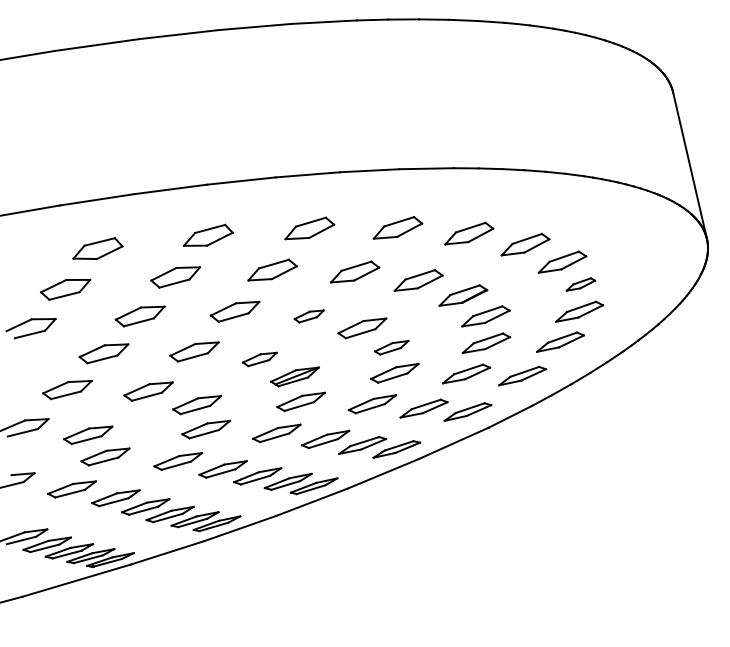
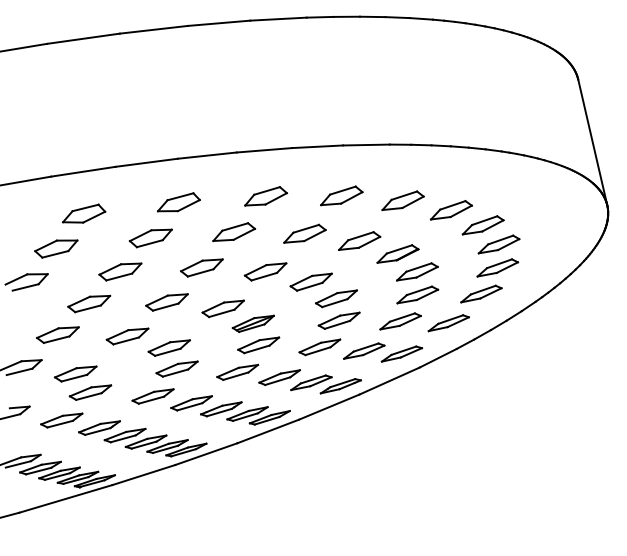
part: (580, 284) -> (498, 244), size x1.67
part: (309, 315) -> (265, 271), size x1.67
part: (391, 347) -> (336, 298), size x1.43
part: (259, 359) -> (222, 308), size x1.43

